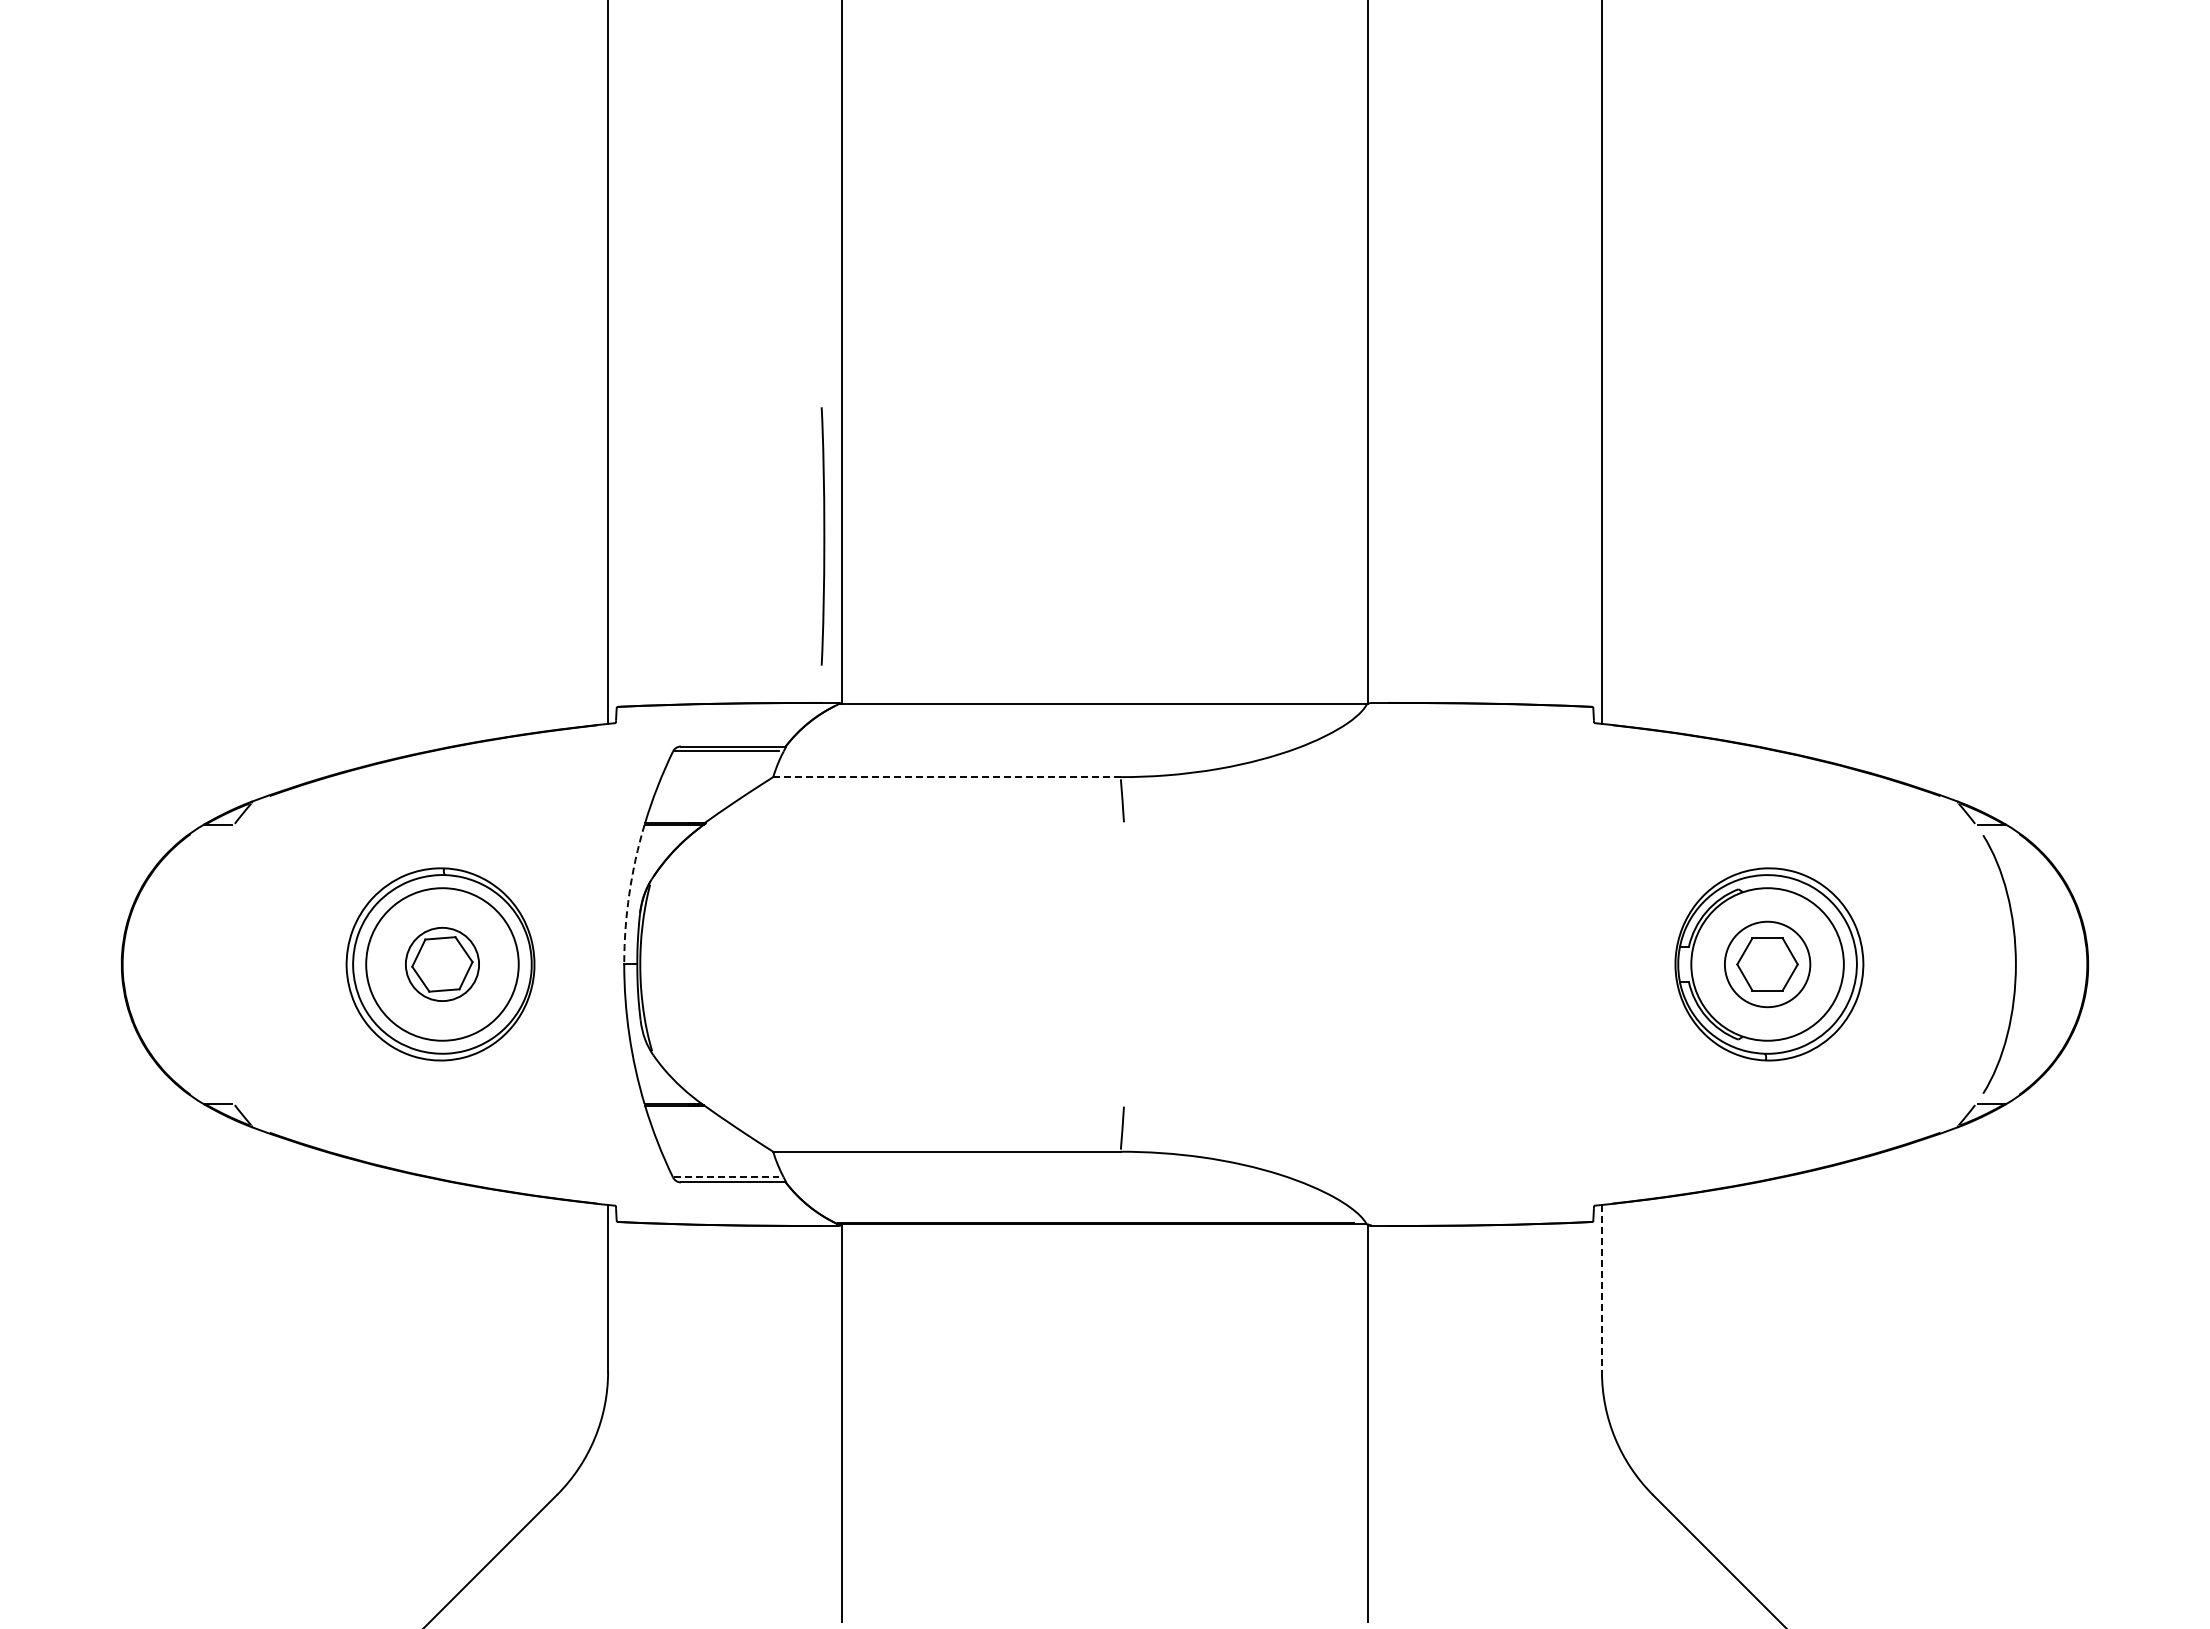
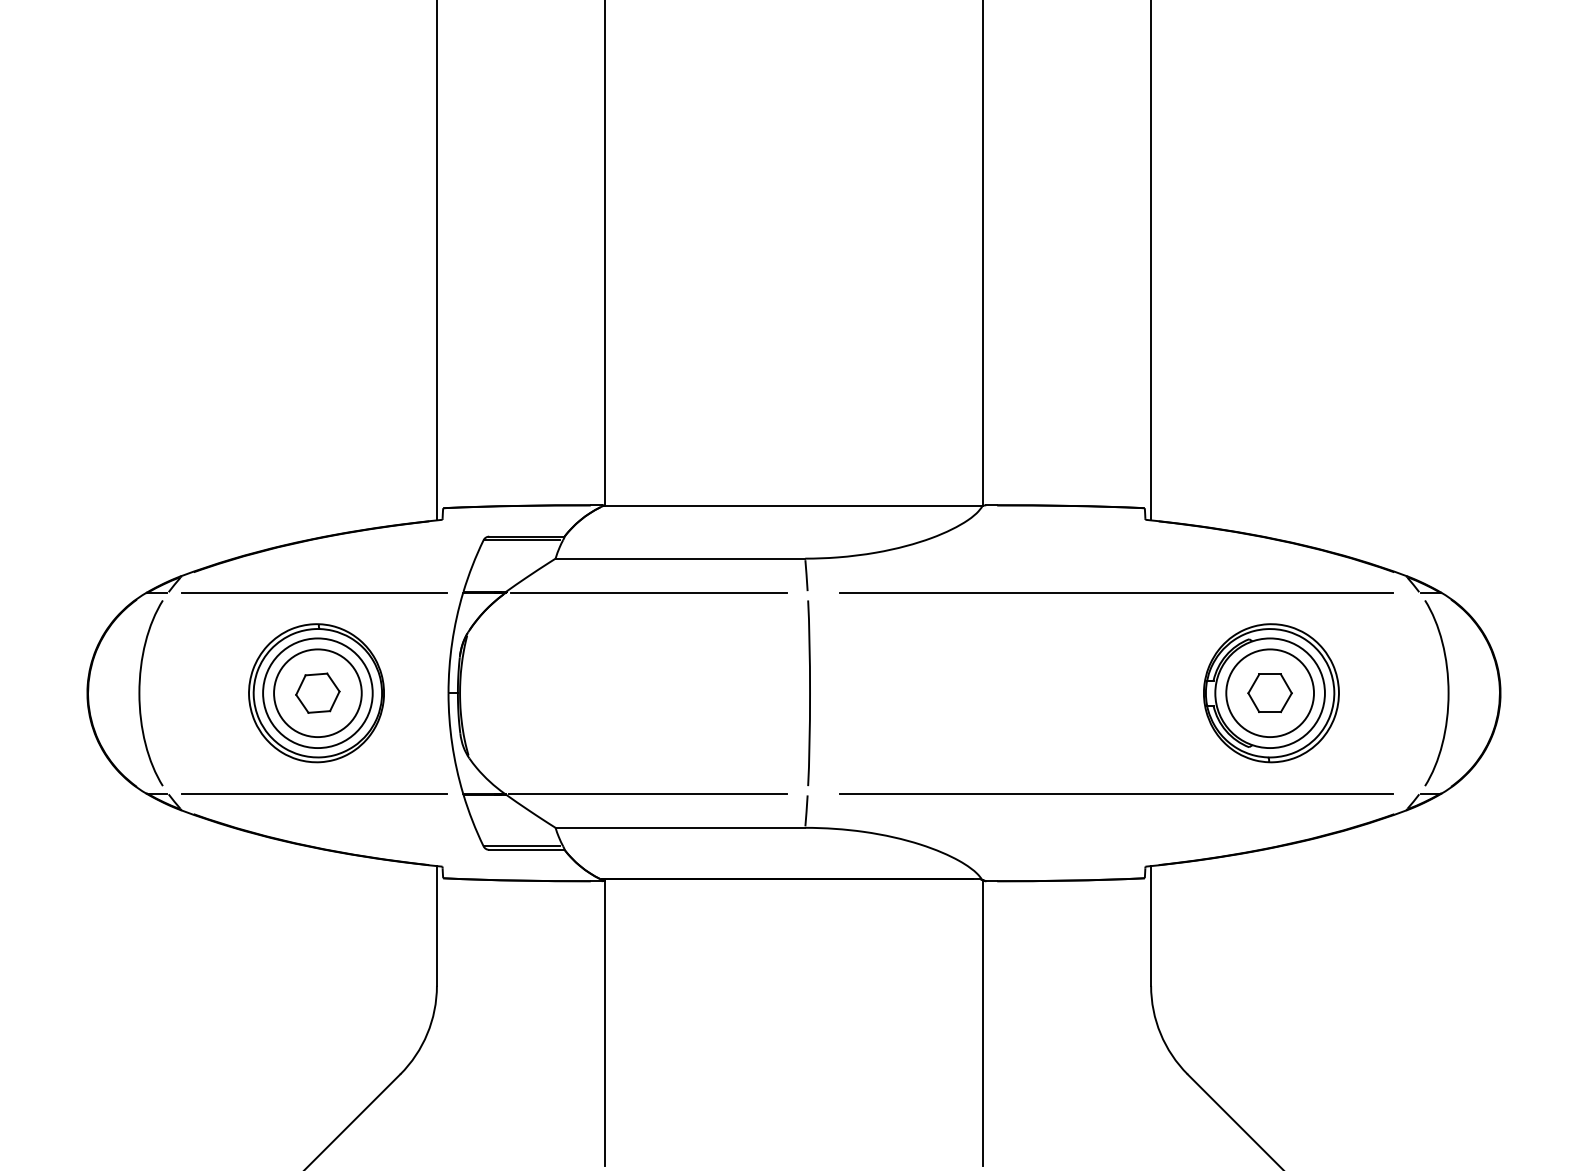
curve: (823, 536) -> (809, 693), moved
line: (946, 777) -> (680, 558), dashed -> solid
line: (437, 824) -> (314, 592), added
line: (902, 824) -> (648, 592), added
line: (1553, 824) -> (1116, 592), added
arc: (629, 894) -> (452, 642), dashed -> solid
curve: (194, 964) -> (139, 693), added
circle: (442, 964) -> (317, 693), size x1.67
circle: (1767, 964) -> (1270, 693), size x1.43
line: (437, 1103) -> (314, 793), added
line: (901, 1103) -> (647, 793), added
line: (1553, 1103) -> (1116, 793), added
line: (726, 1177) -> (522, 846), dashed -> solid
line: (1601, 1288) -> (1150, 926), dashed -> solid

